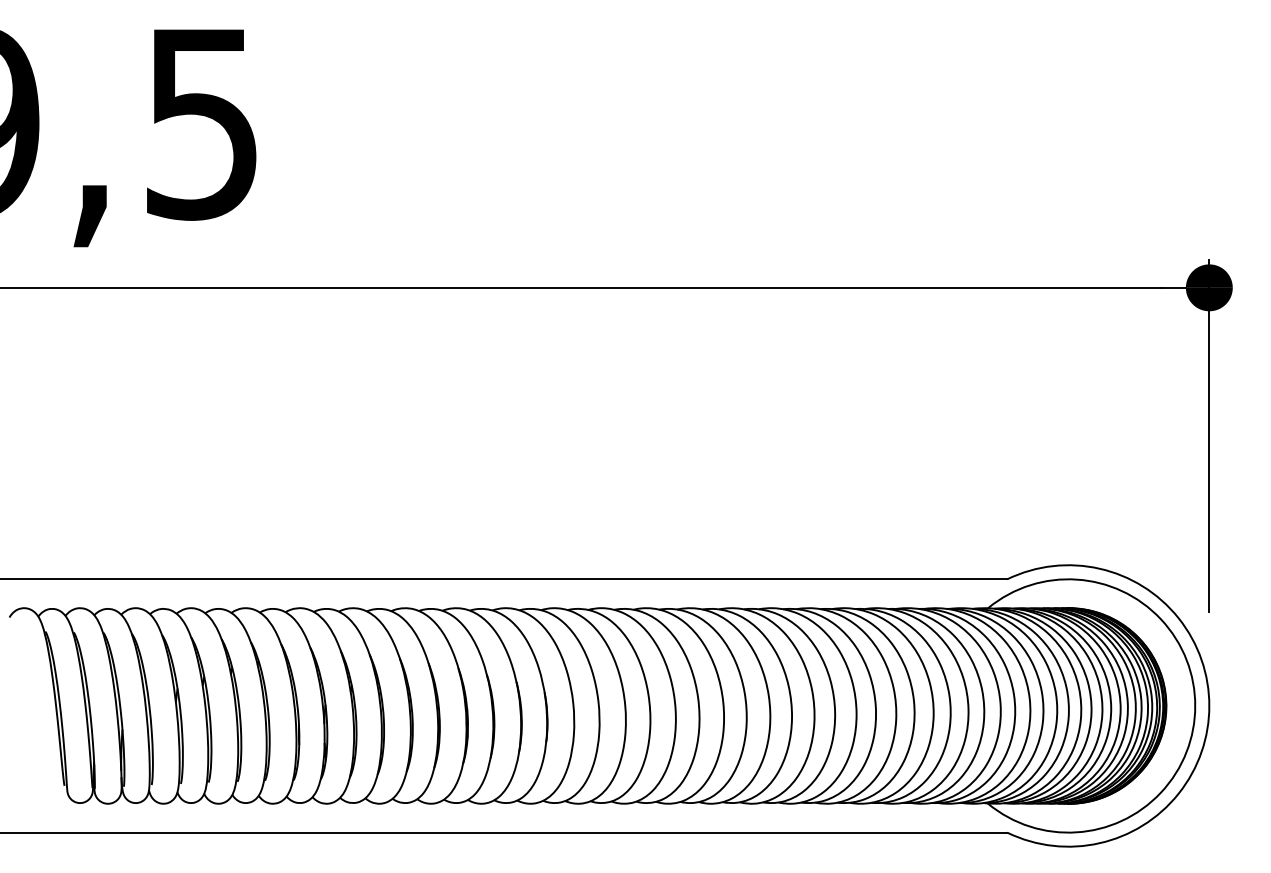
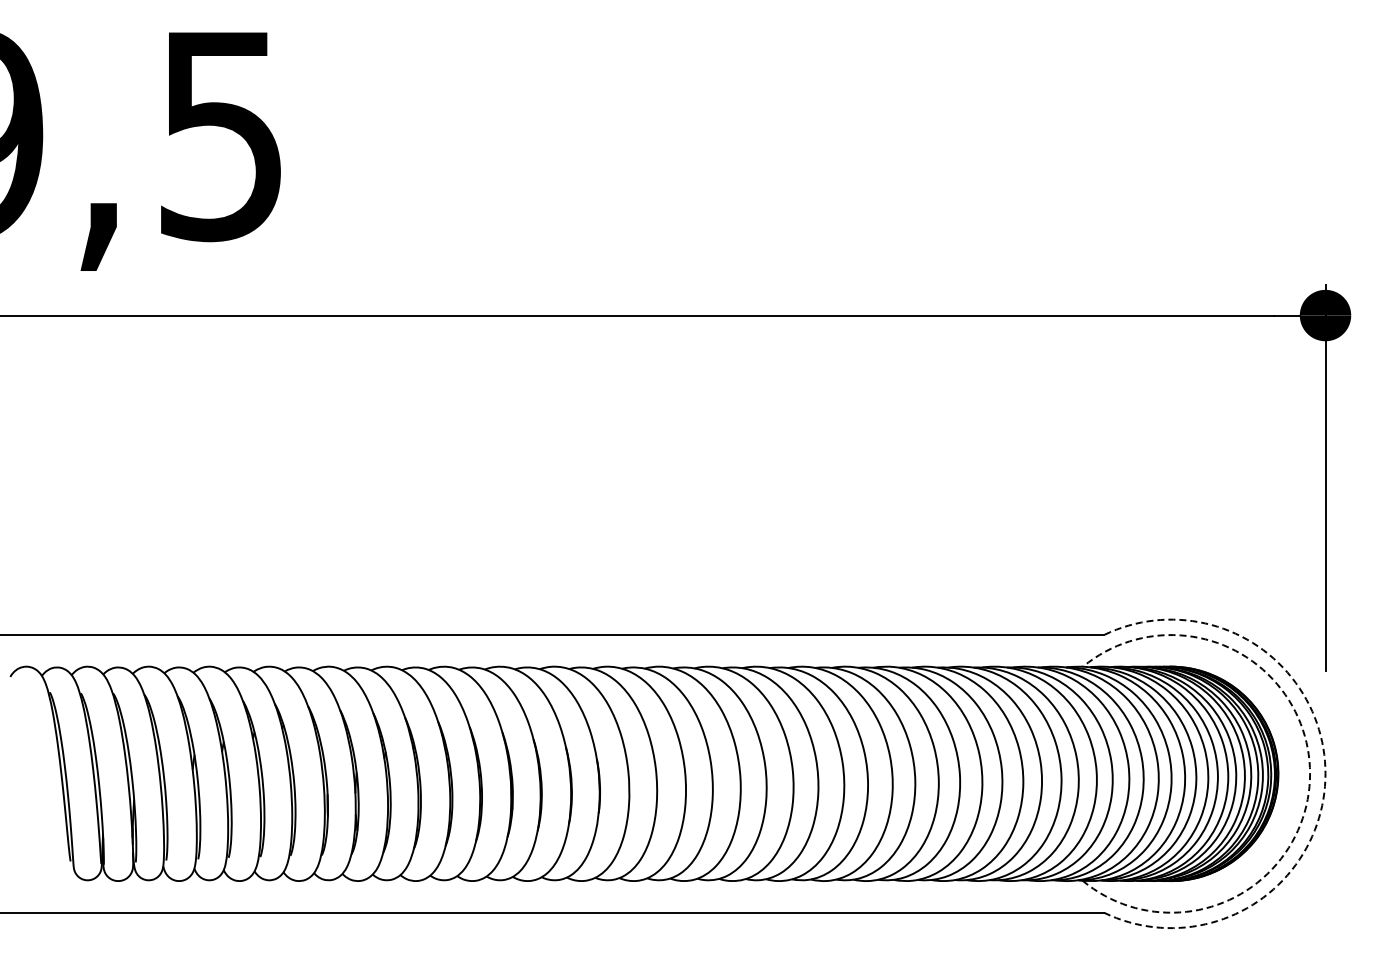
arc: (1209, 705) -> (1325, 773), solid -> dashed
arc: (1195, 706) -> (1310, 774), solid -> dashed

